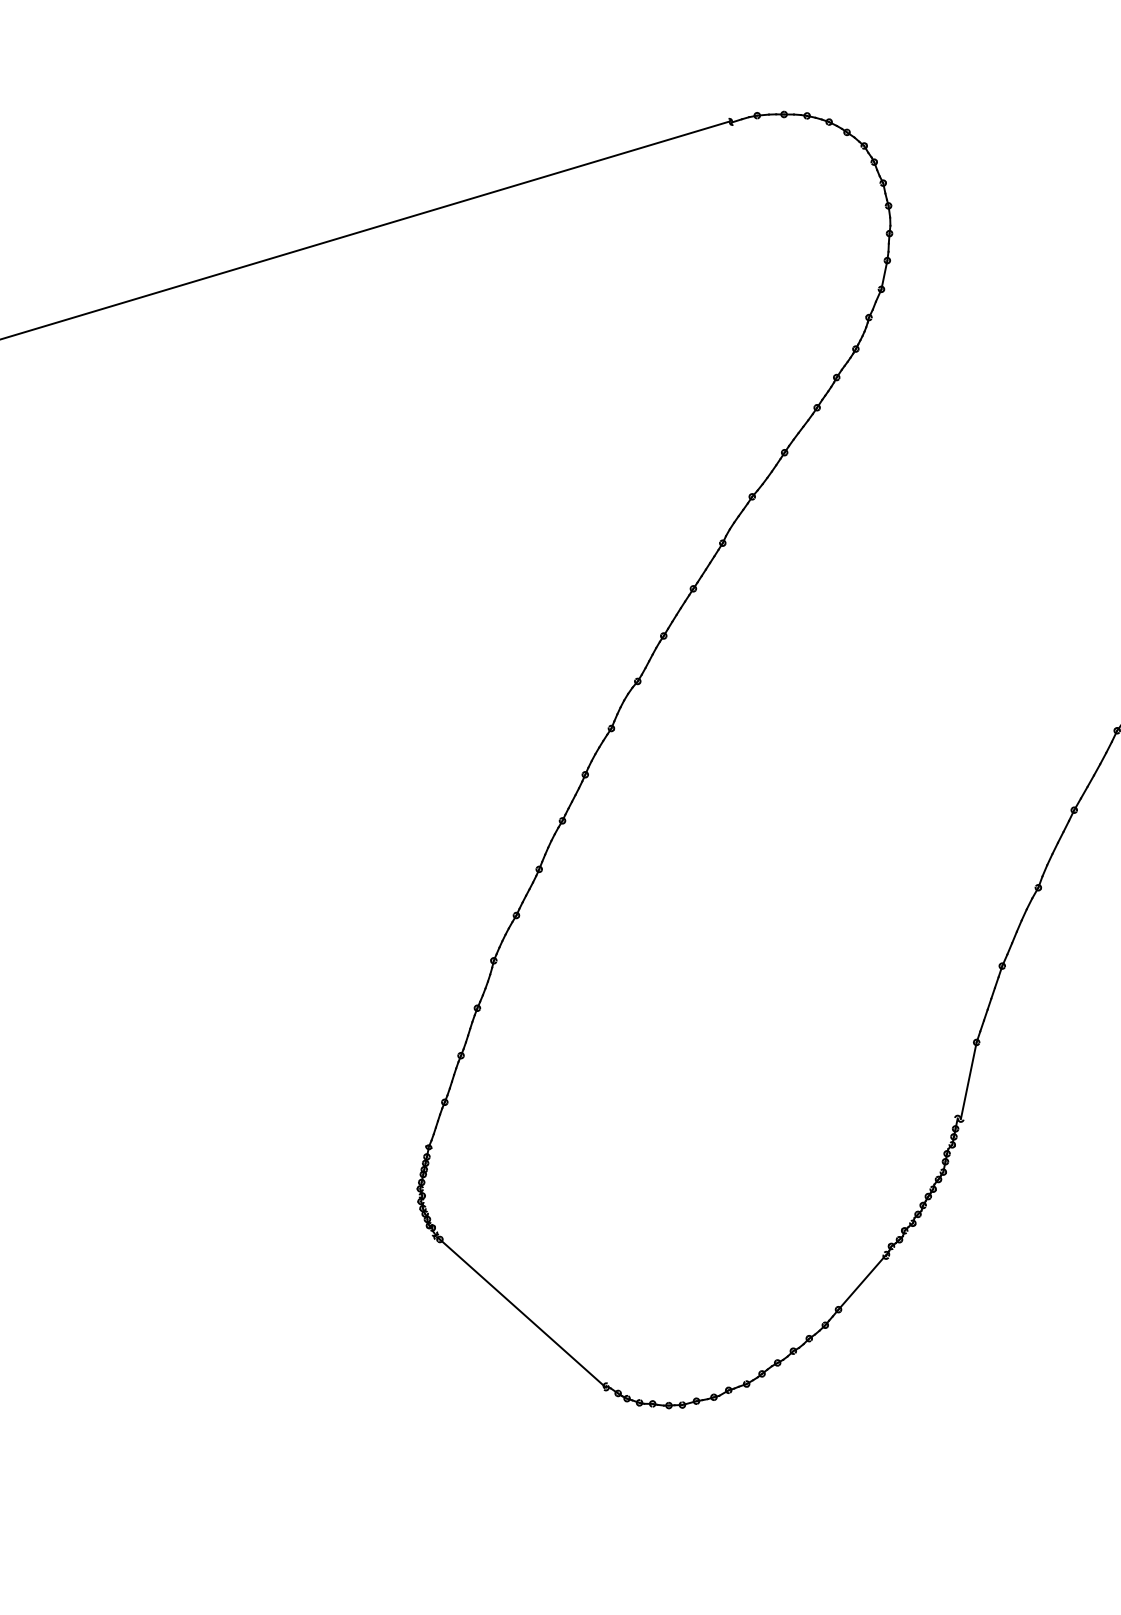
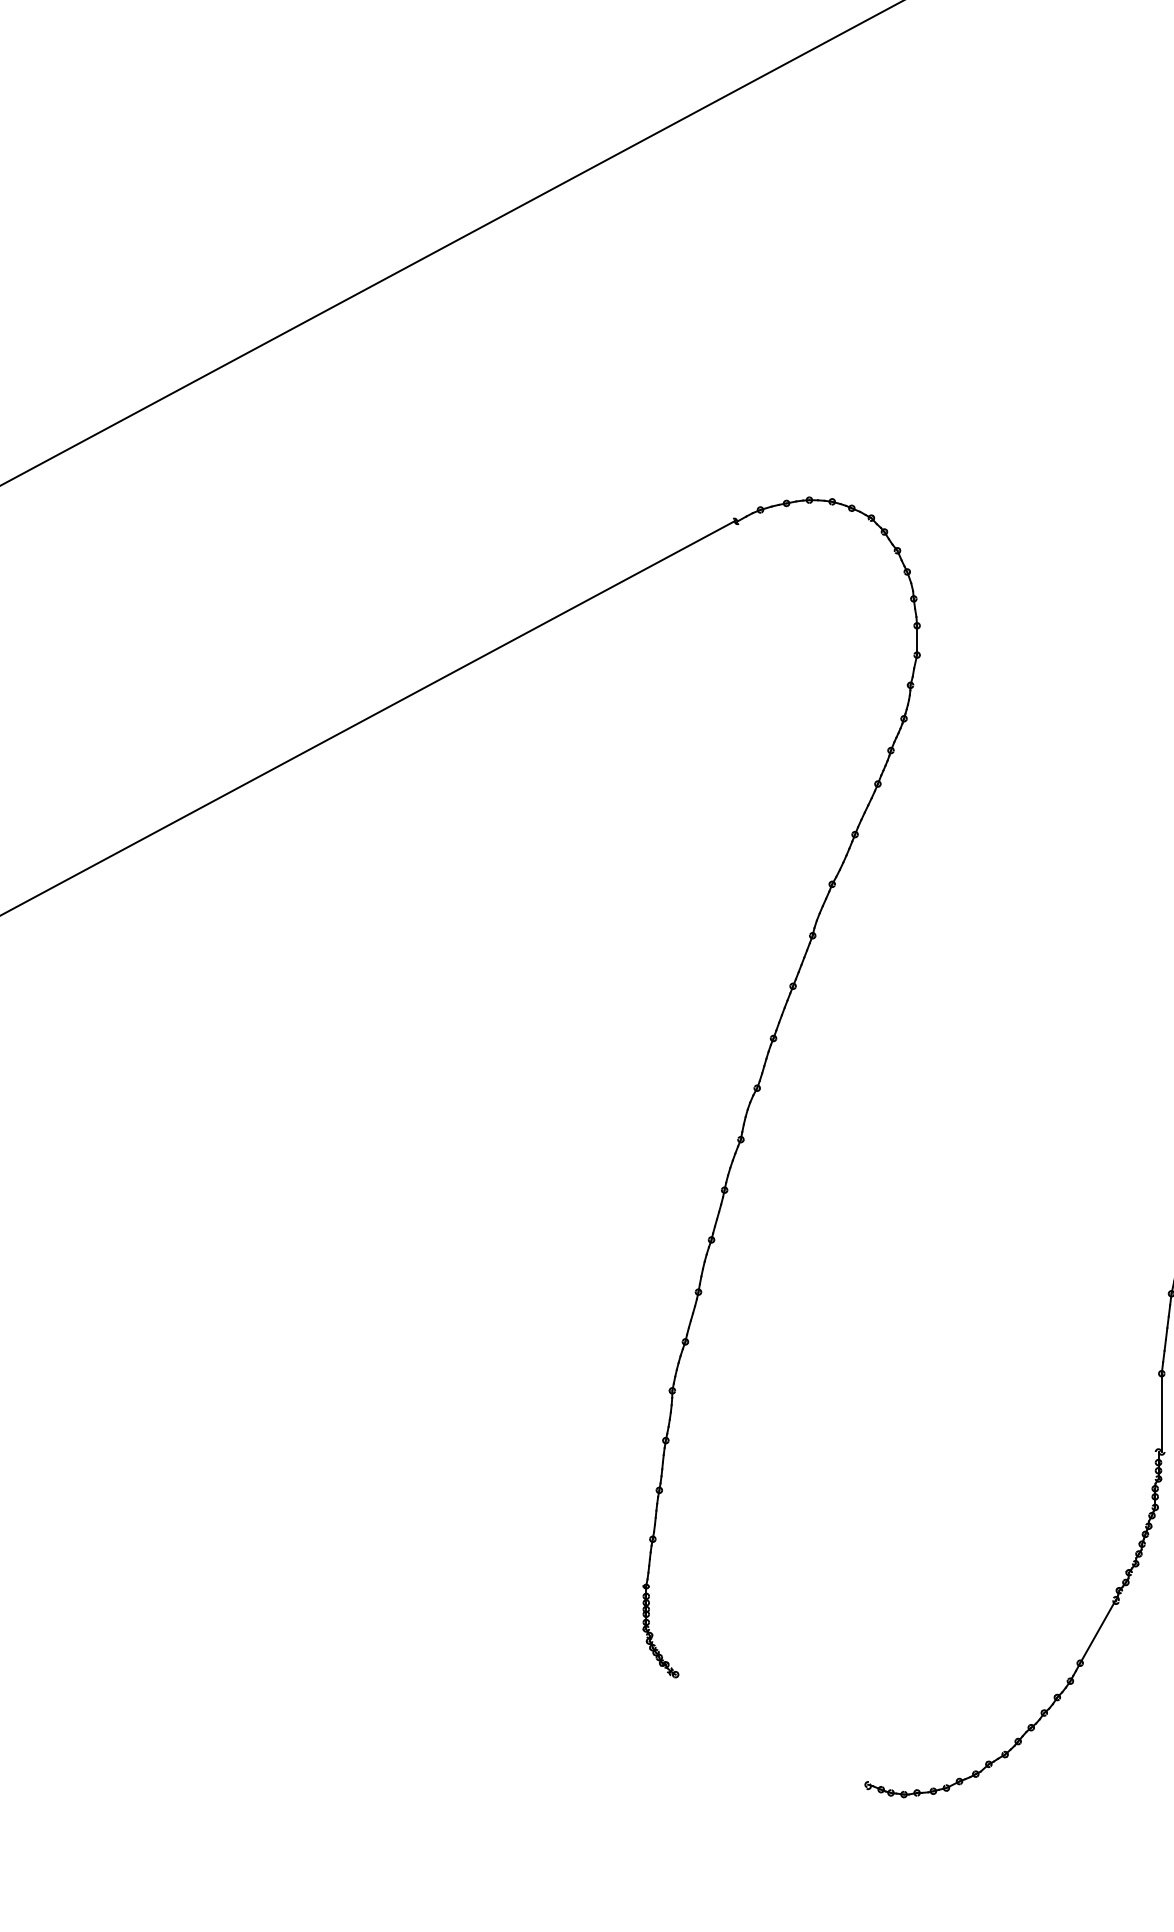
line: (522, 1313) -> (771, 1730), removed

